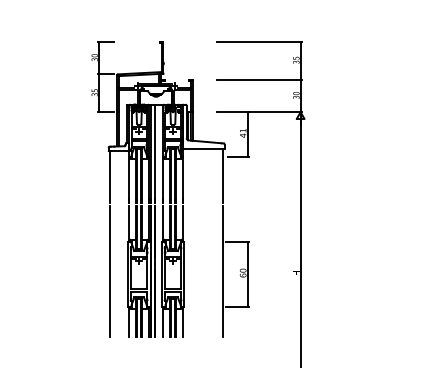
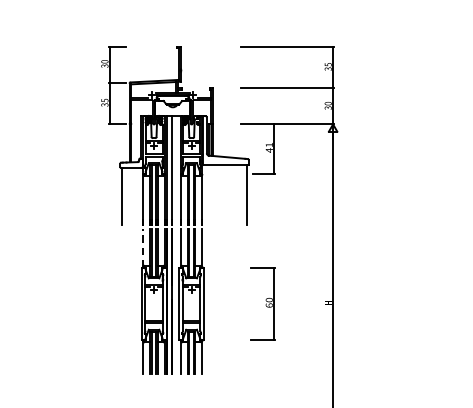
line: (129, 223) -> (143, 247), solid -> dashed
line: (109, 271) -> (121, 301), removed
line: (222, 271) -> (246, 301), removed

